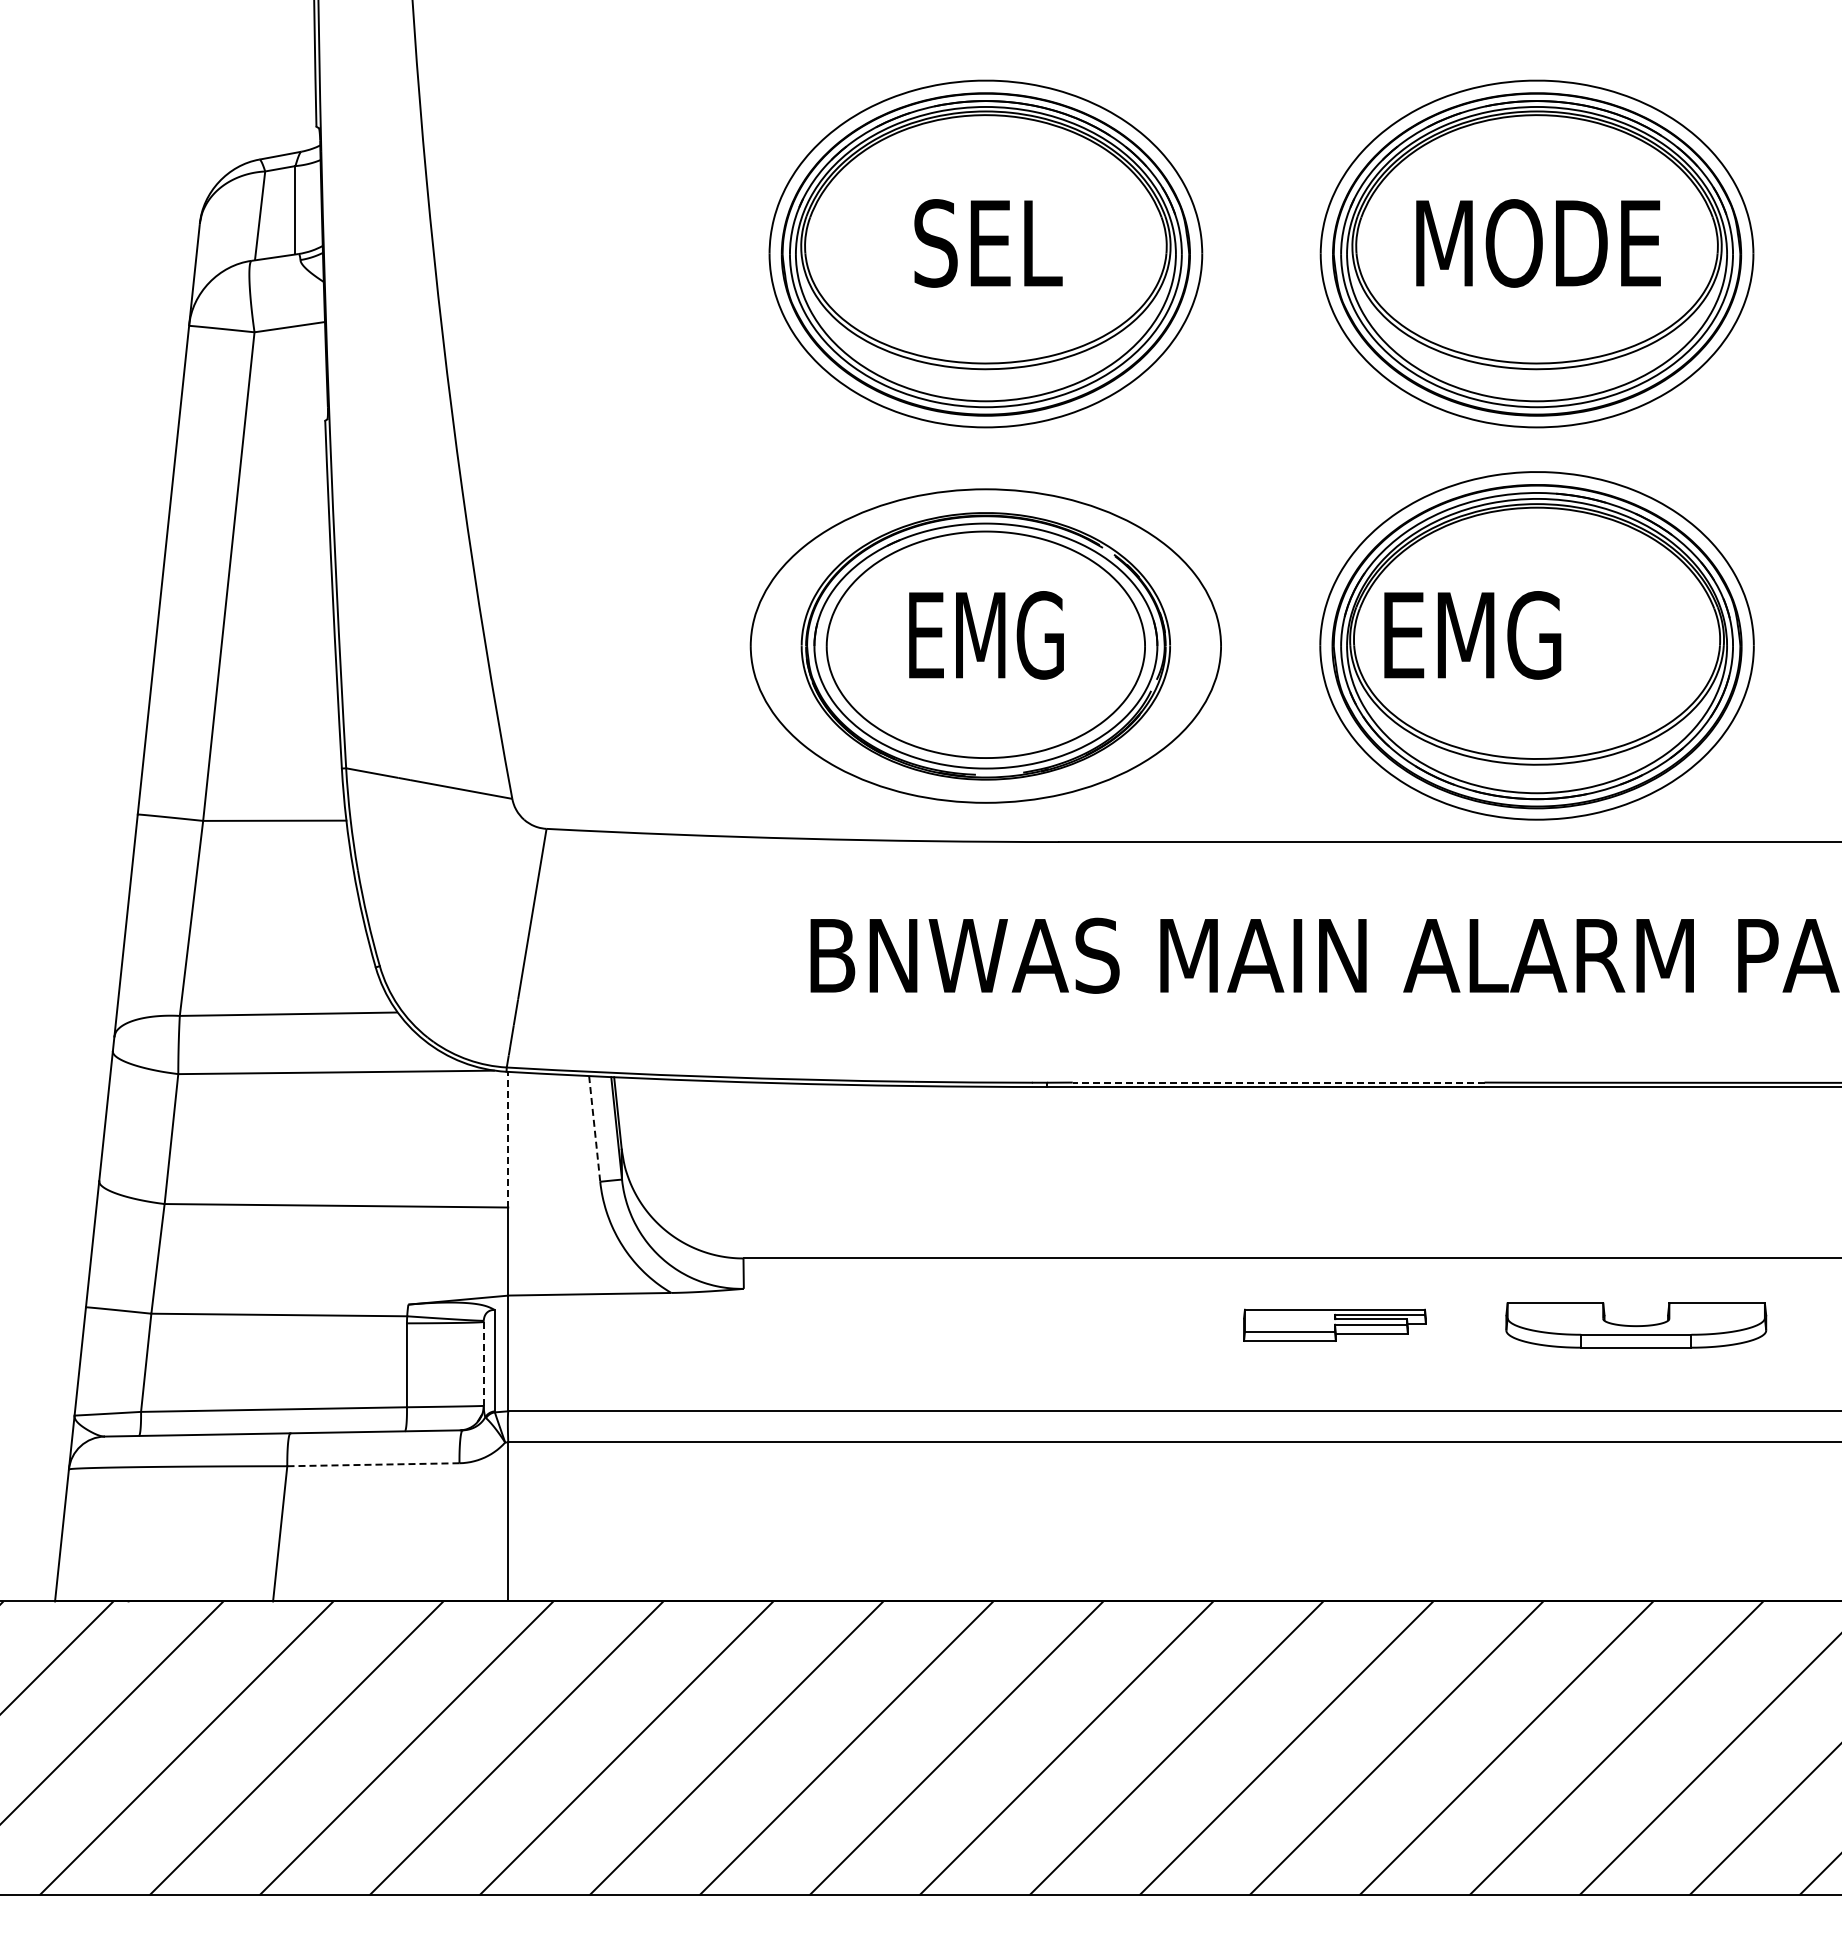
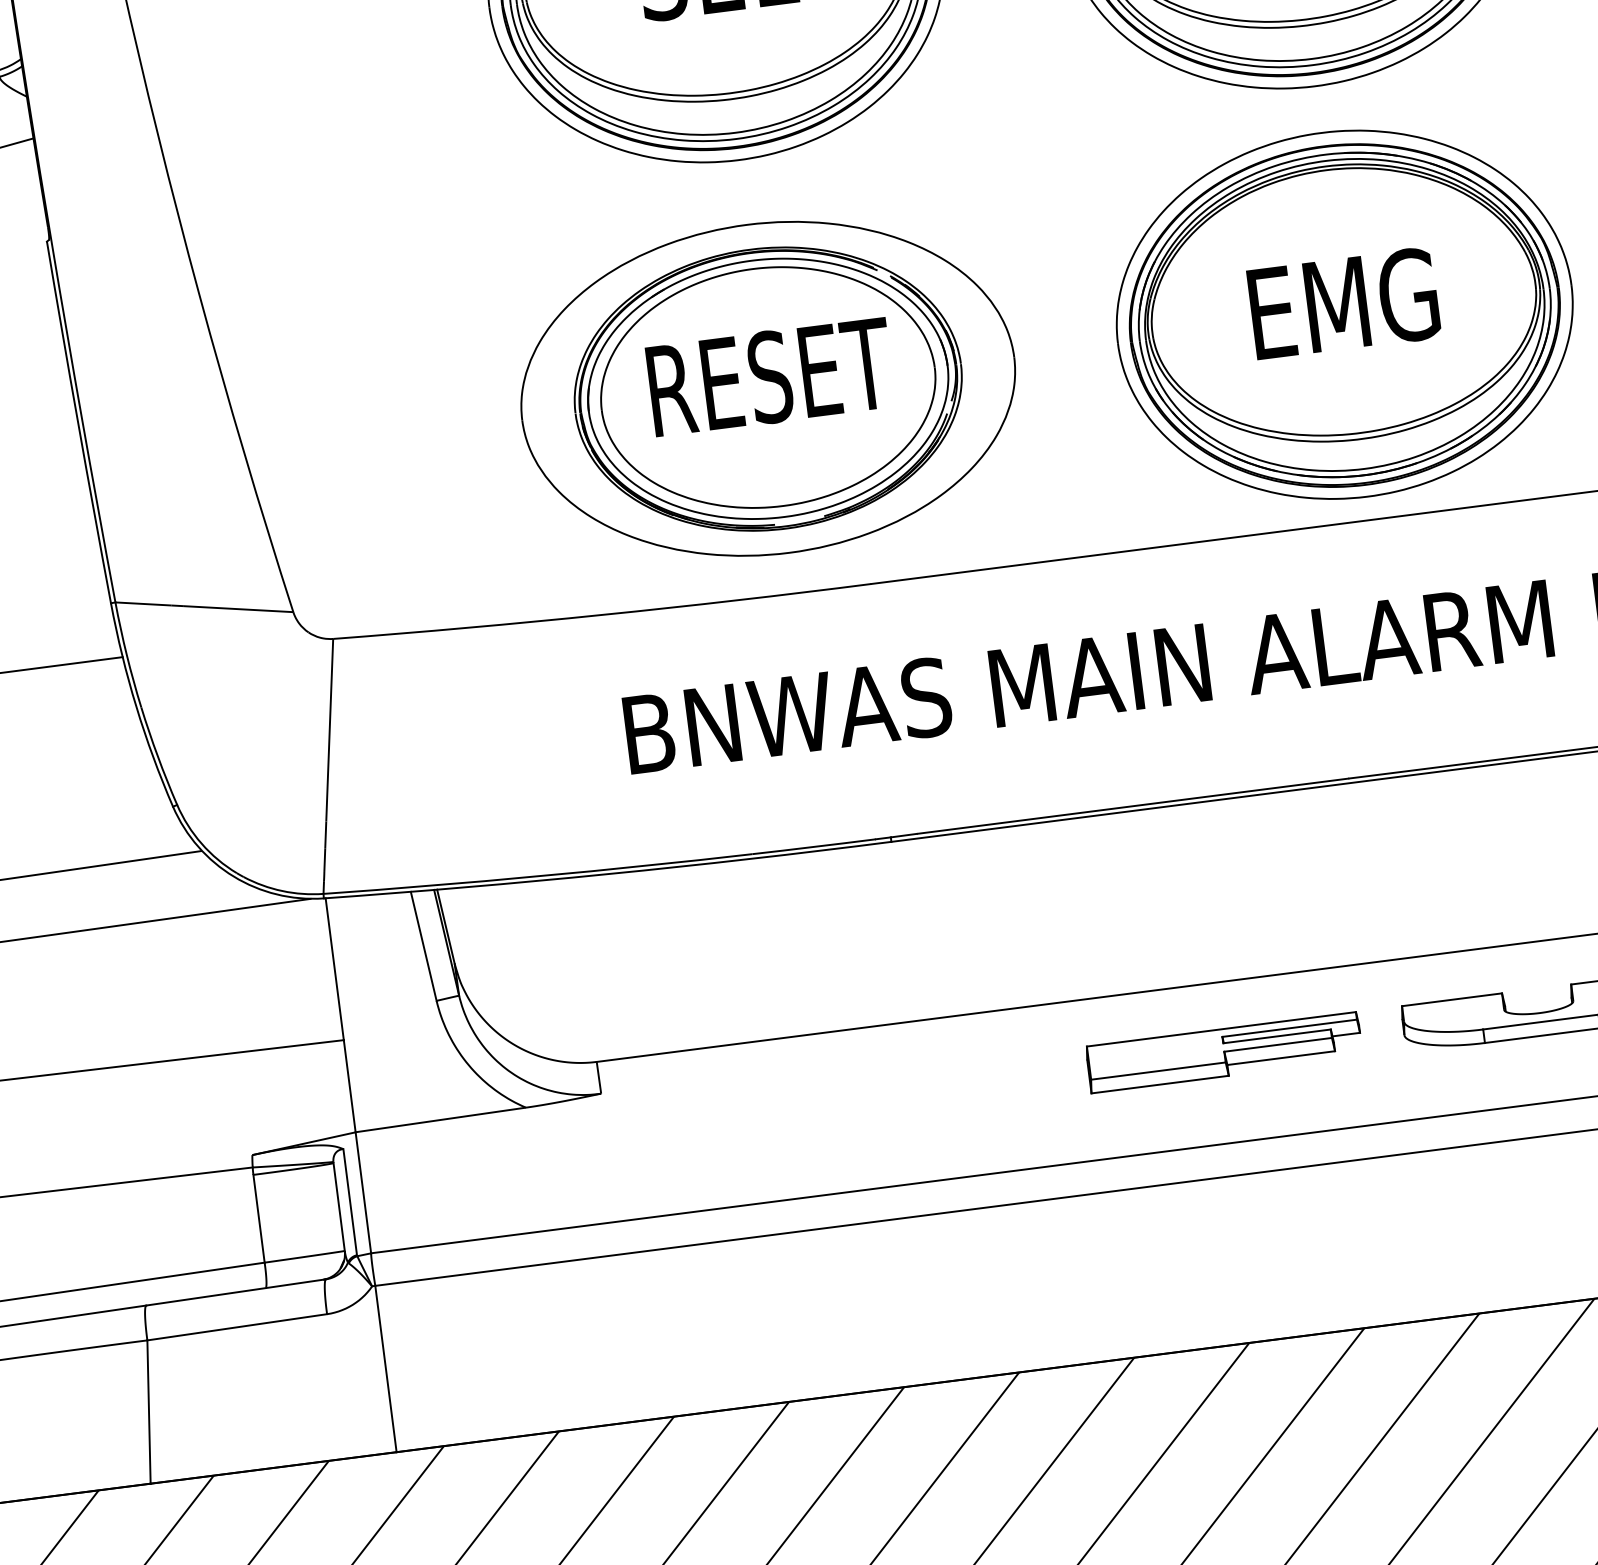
text: (989, 635) -> (770, 377), EMG -> RESET
text: (1472, 635) -> (1343, 303), moved
line: (1278, 1082) -> (1132, 806), dashed -> solid
line: (594, 1129) -> (423, 946), dashed -> solid
line: (508, 1139) -> (334, 968), dashed -> solid
part: (1334, 1325) -> (1223, 1052), size x1.43
line: (483, 1363) -> (338, 1206), dashed -> solid
line: (372, 1464) -> (236, 1327), dashed -> solid

